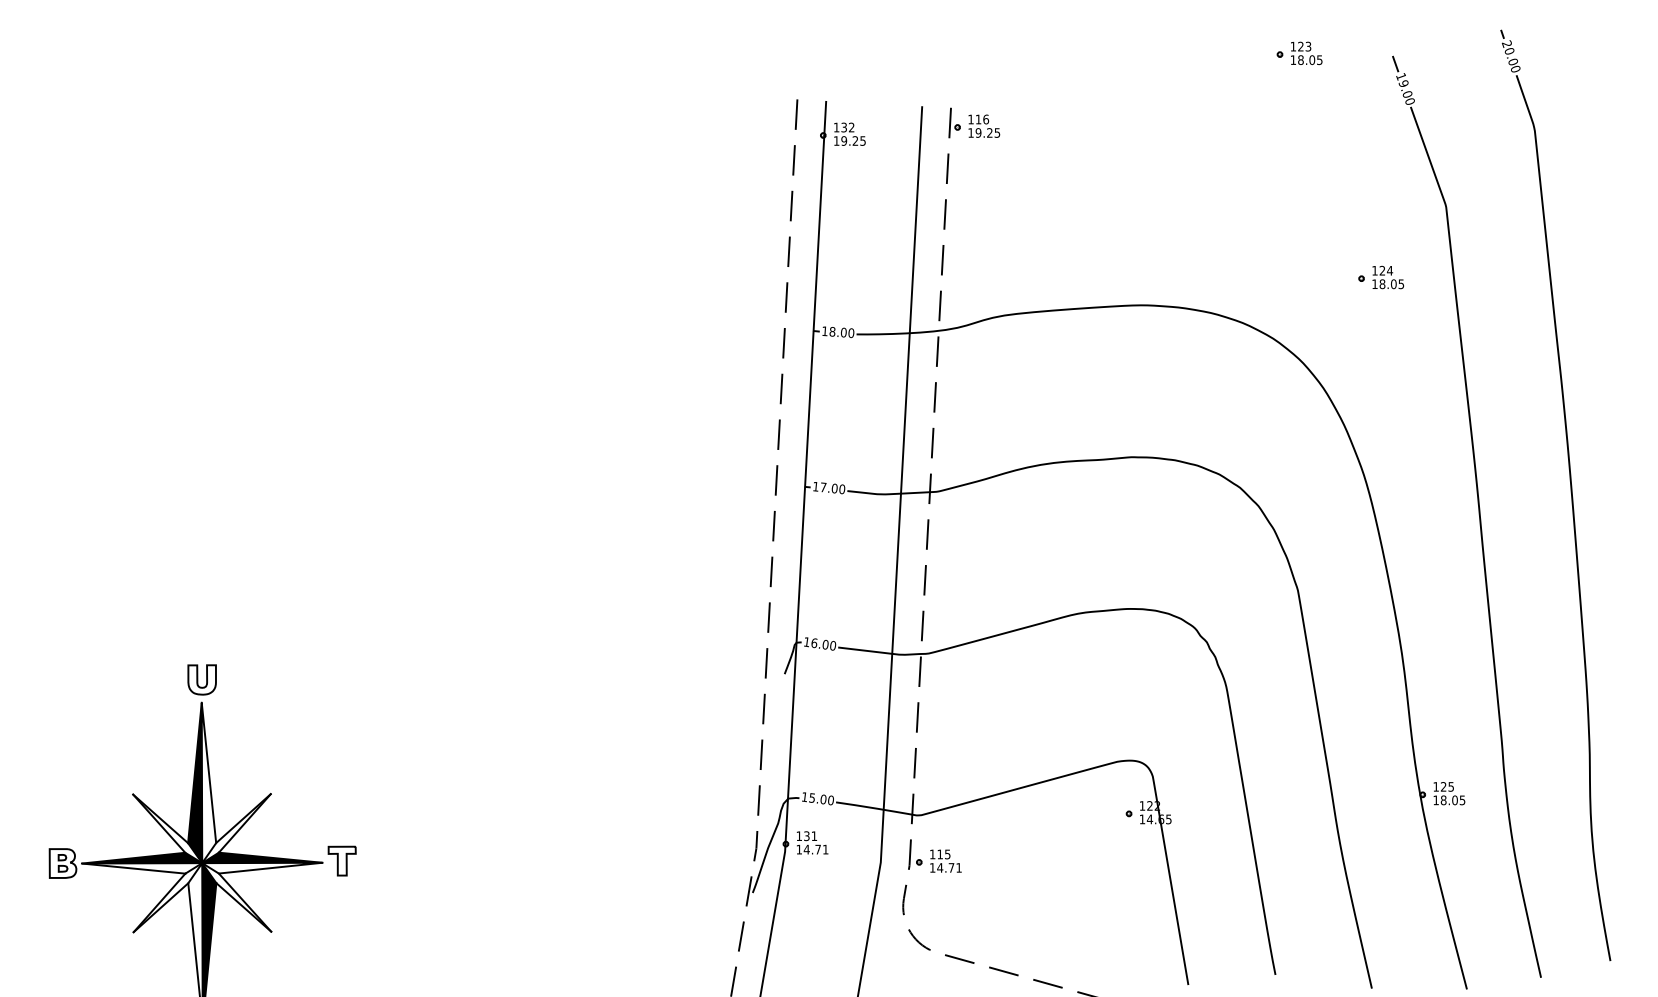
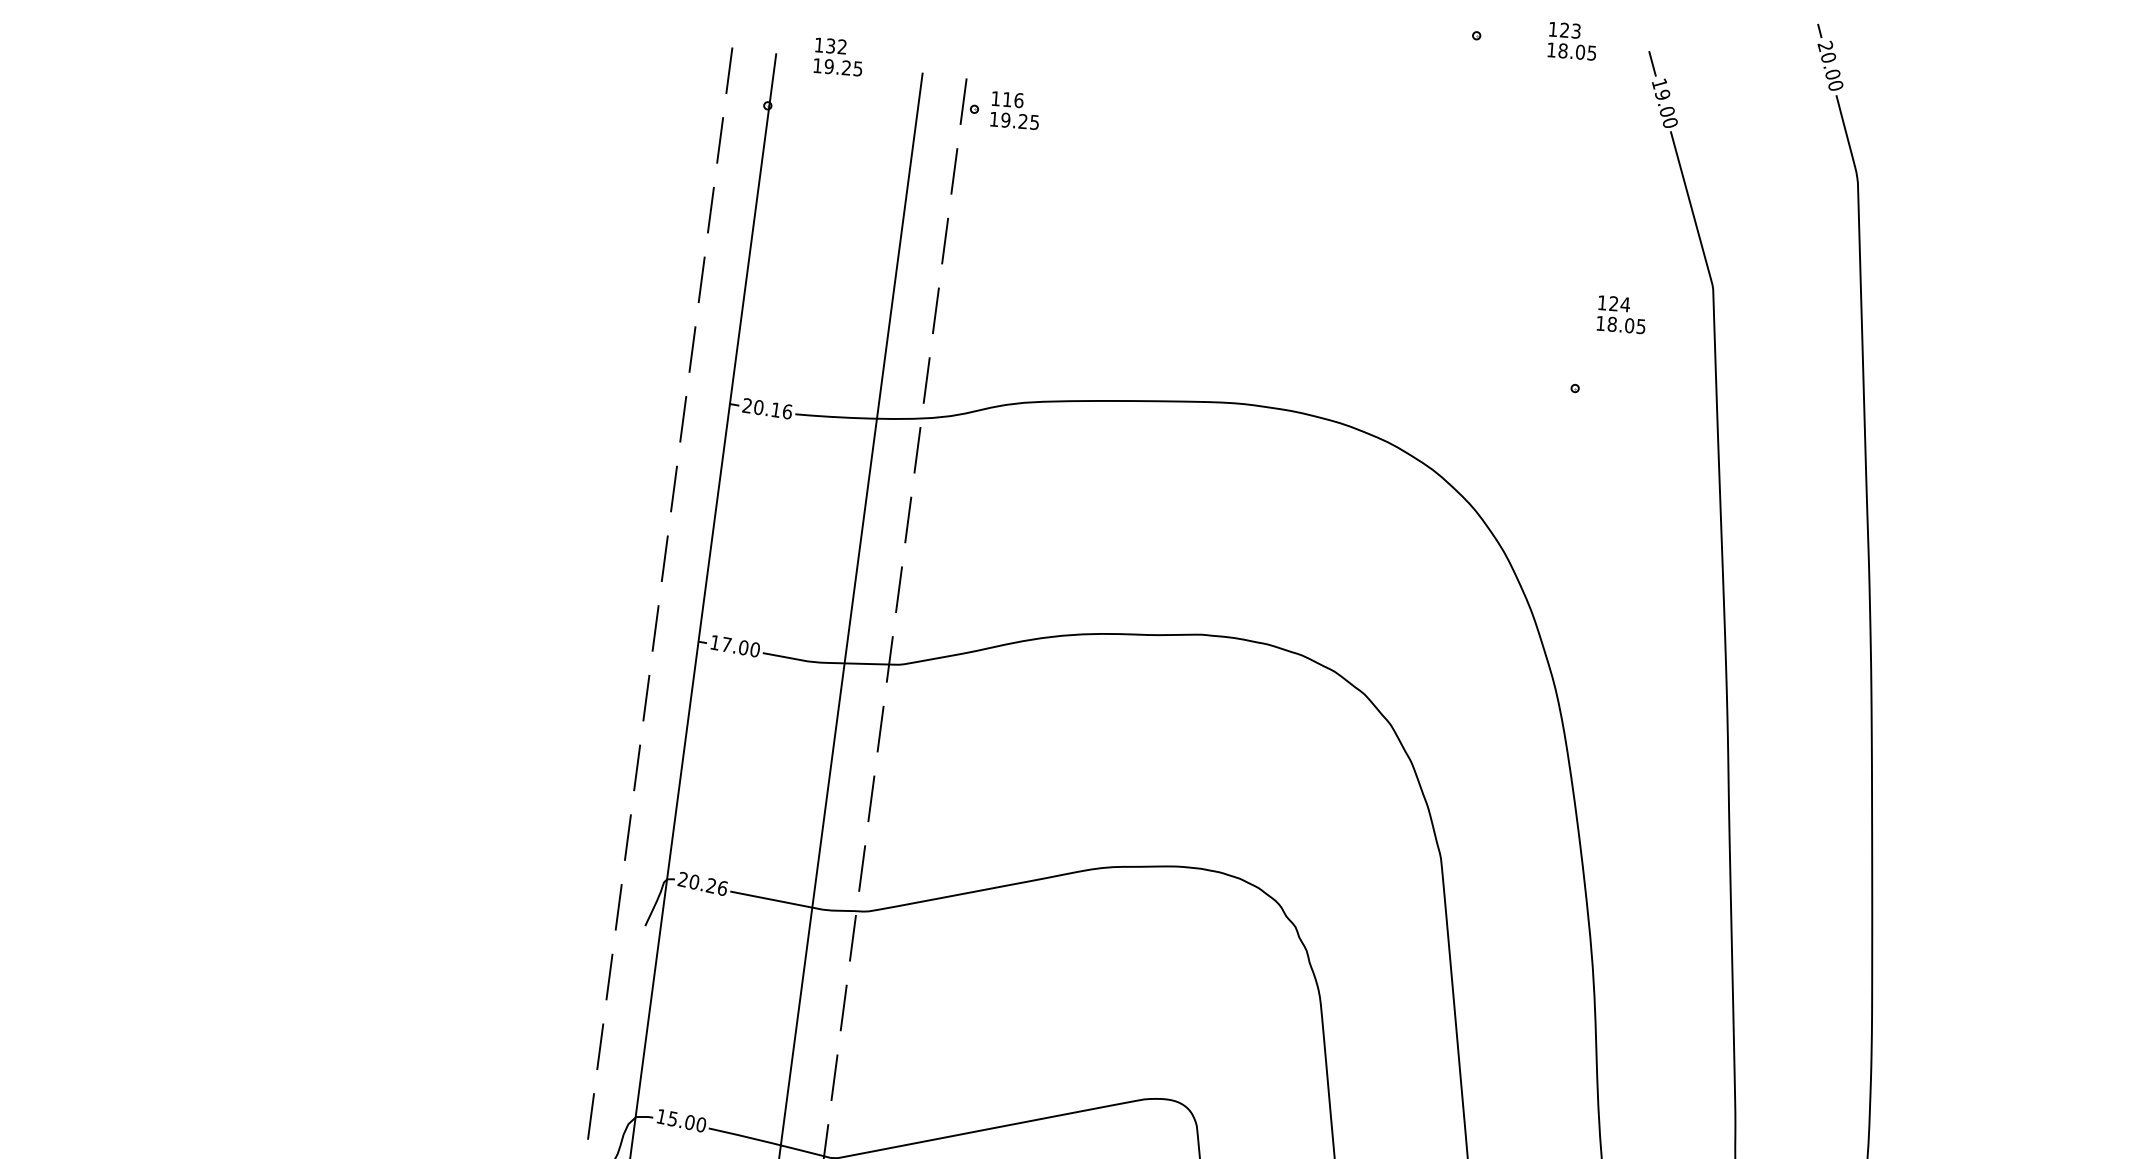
text: (1306, 53) -> (1572, 41), moved
text: (849, 133) -> (838, 55), moved
text: (1387, 277) -> (1620, 314), moved
text: (837, 331) -> (766, 407), 18.00 -> 20.16
text: (819, 643) -> (702, 883), 16.00 -> 20.26

